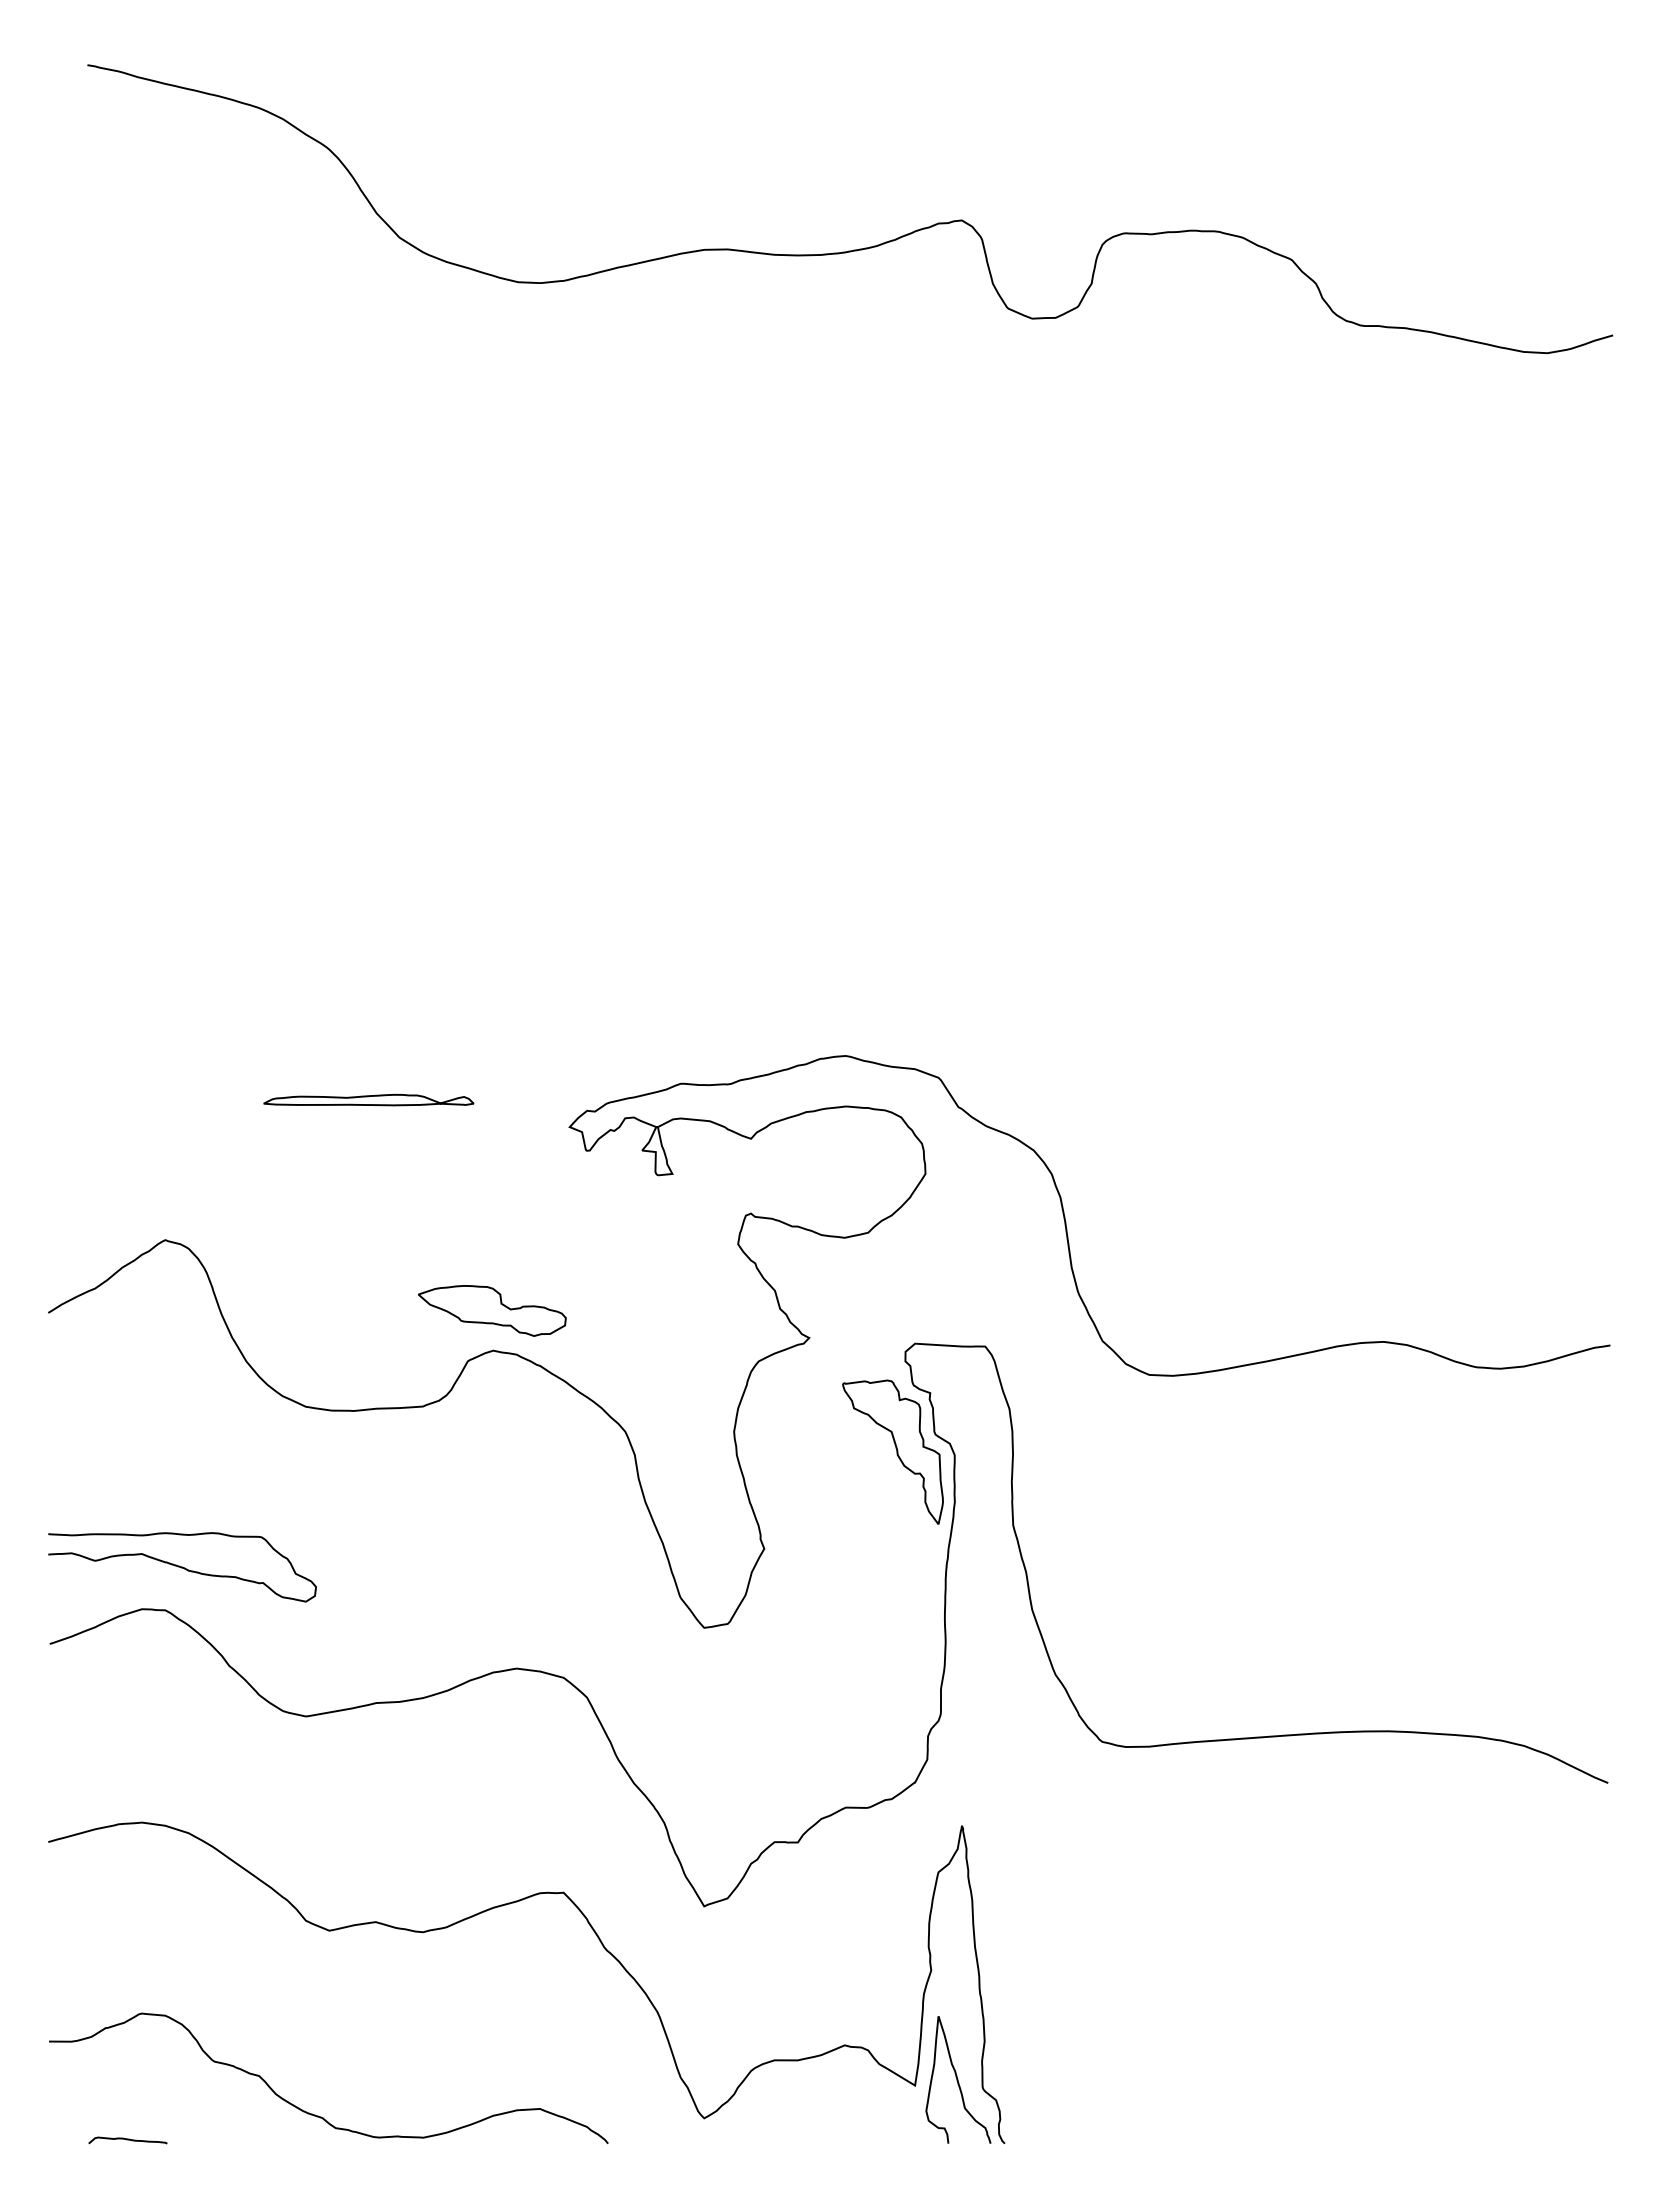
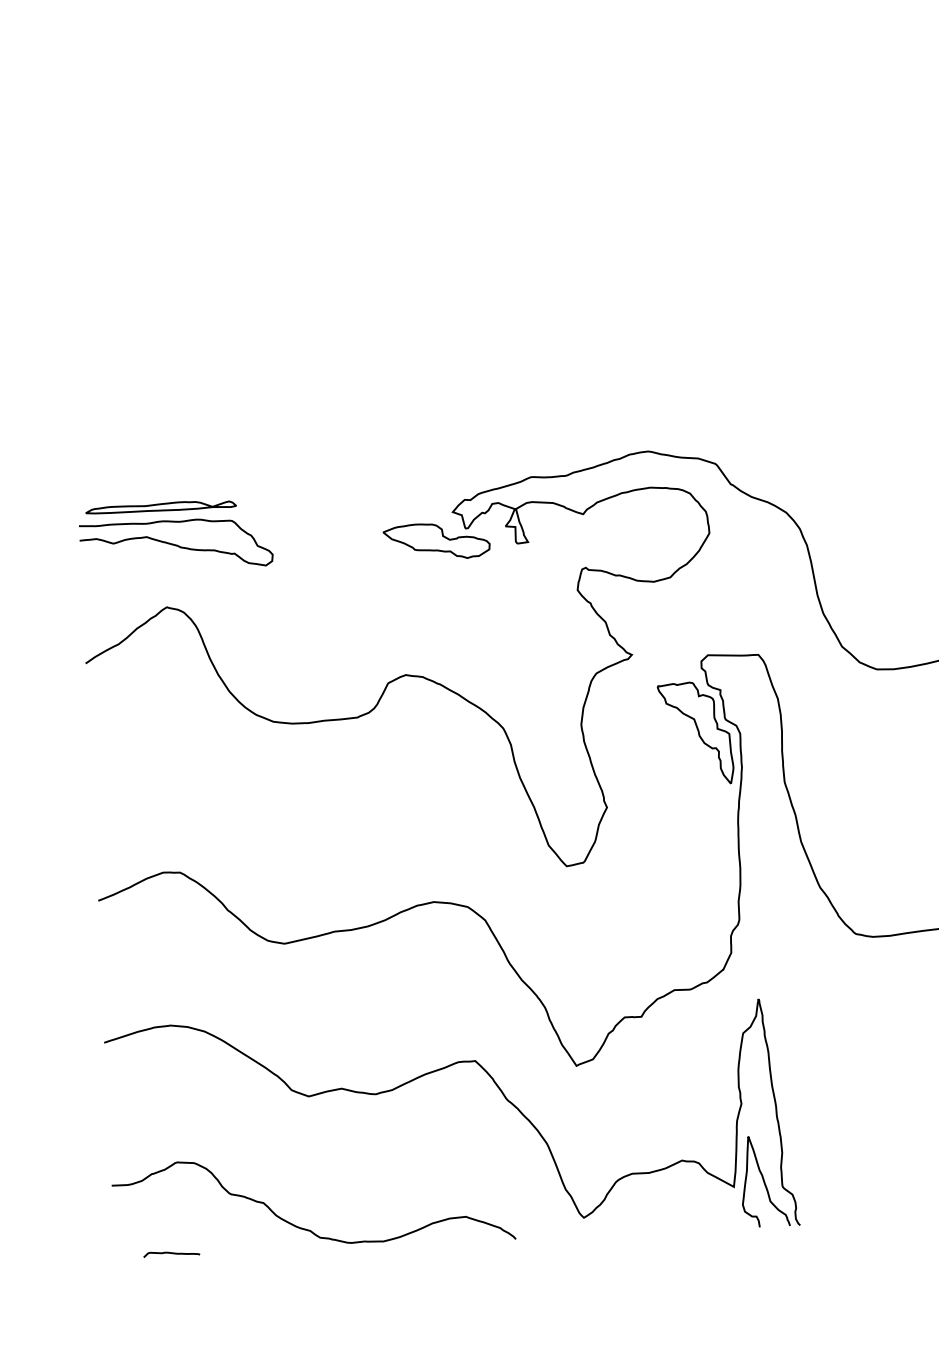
part: (368, 1100) -> (160, 507), moved
part: (492, 1310) -> (436, 541), moved
curve: (182, 1567) -> (176, 545), moved

